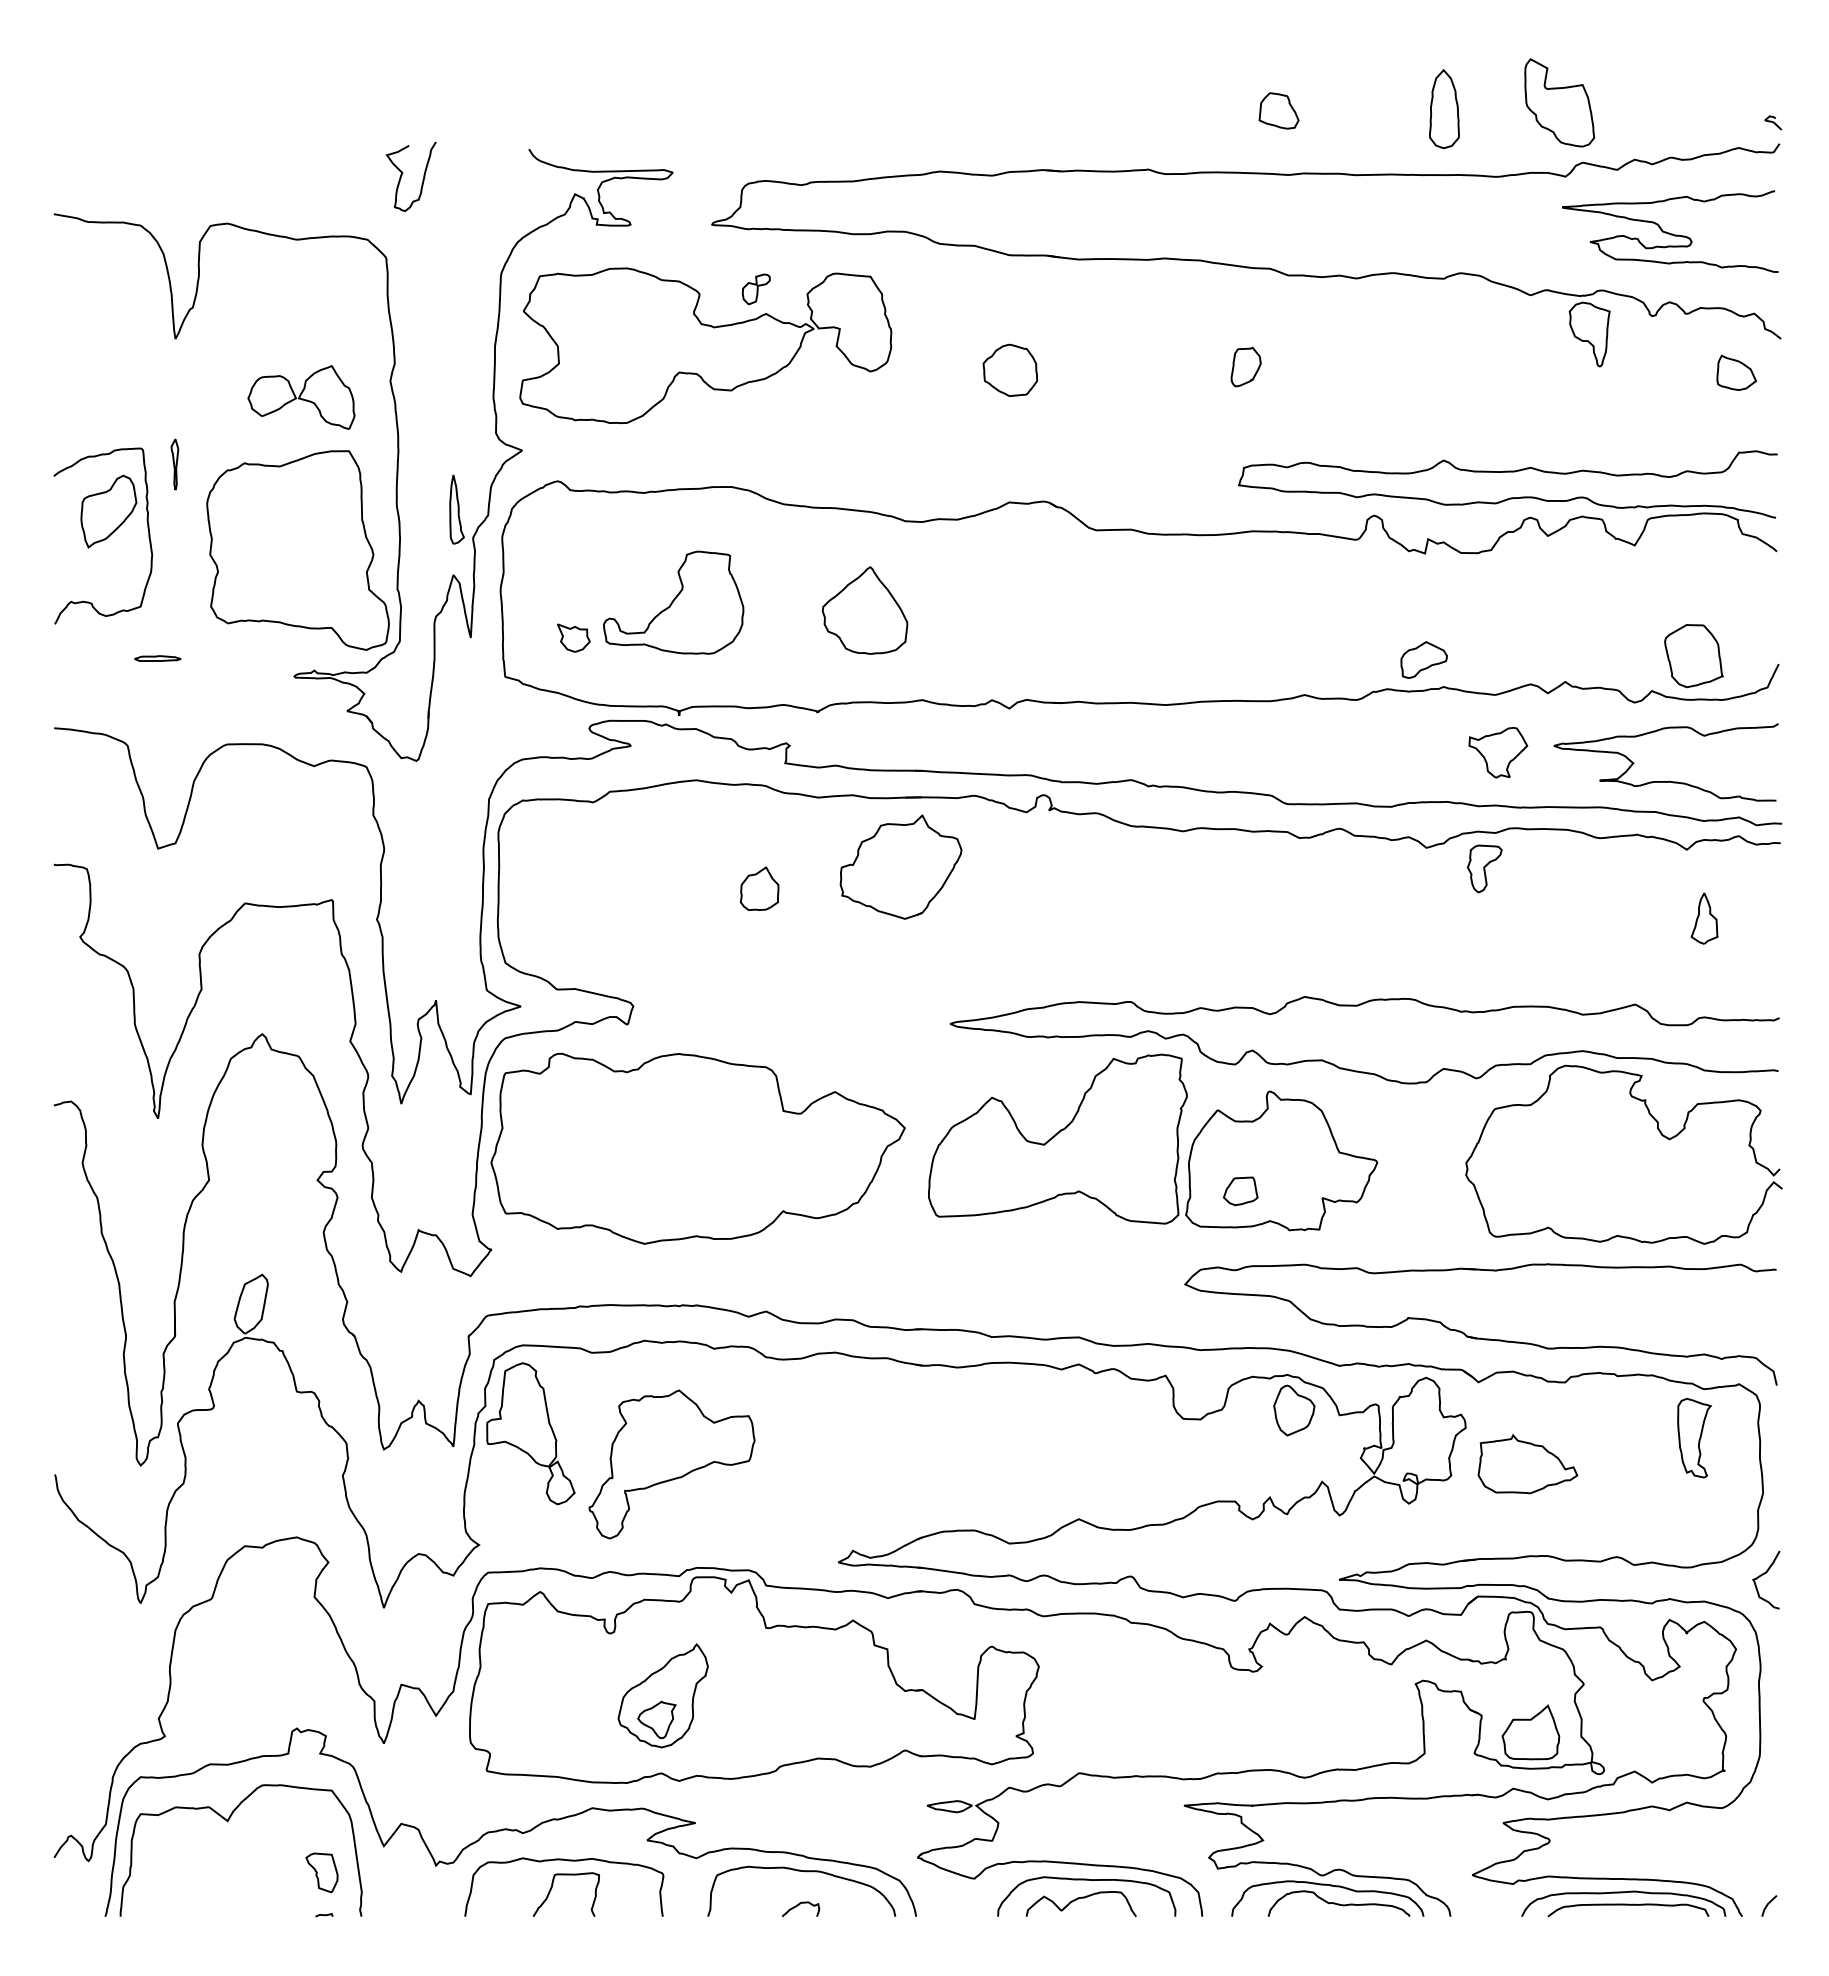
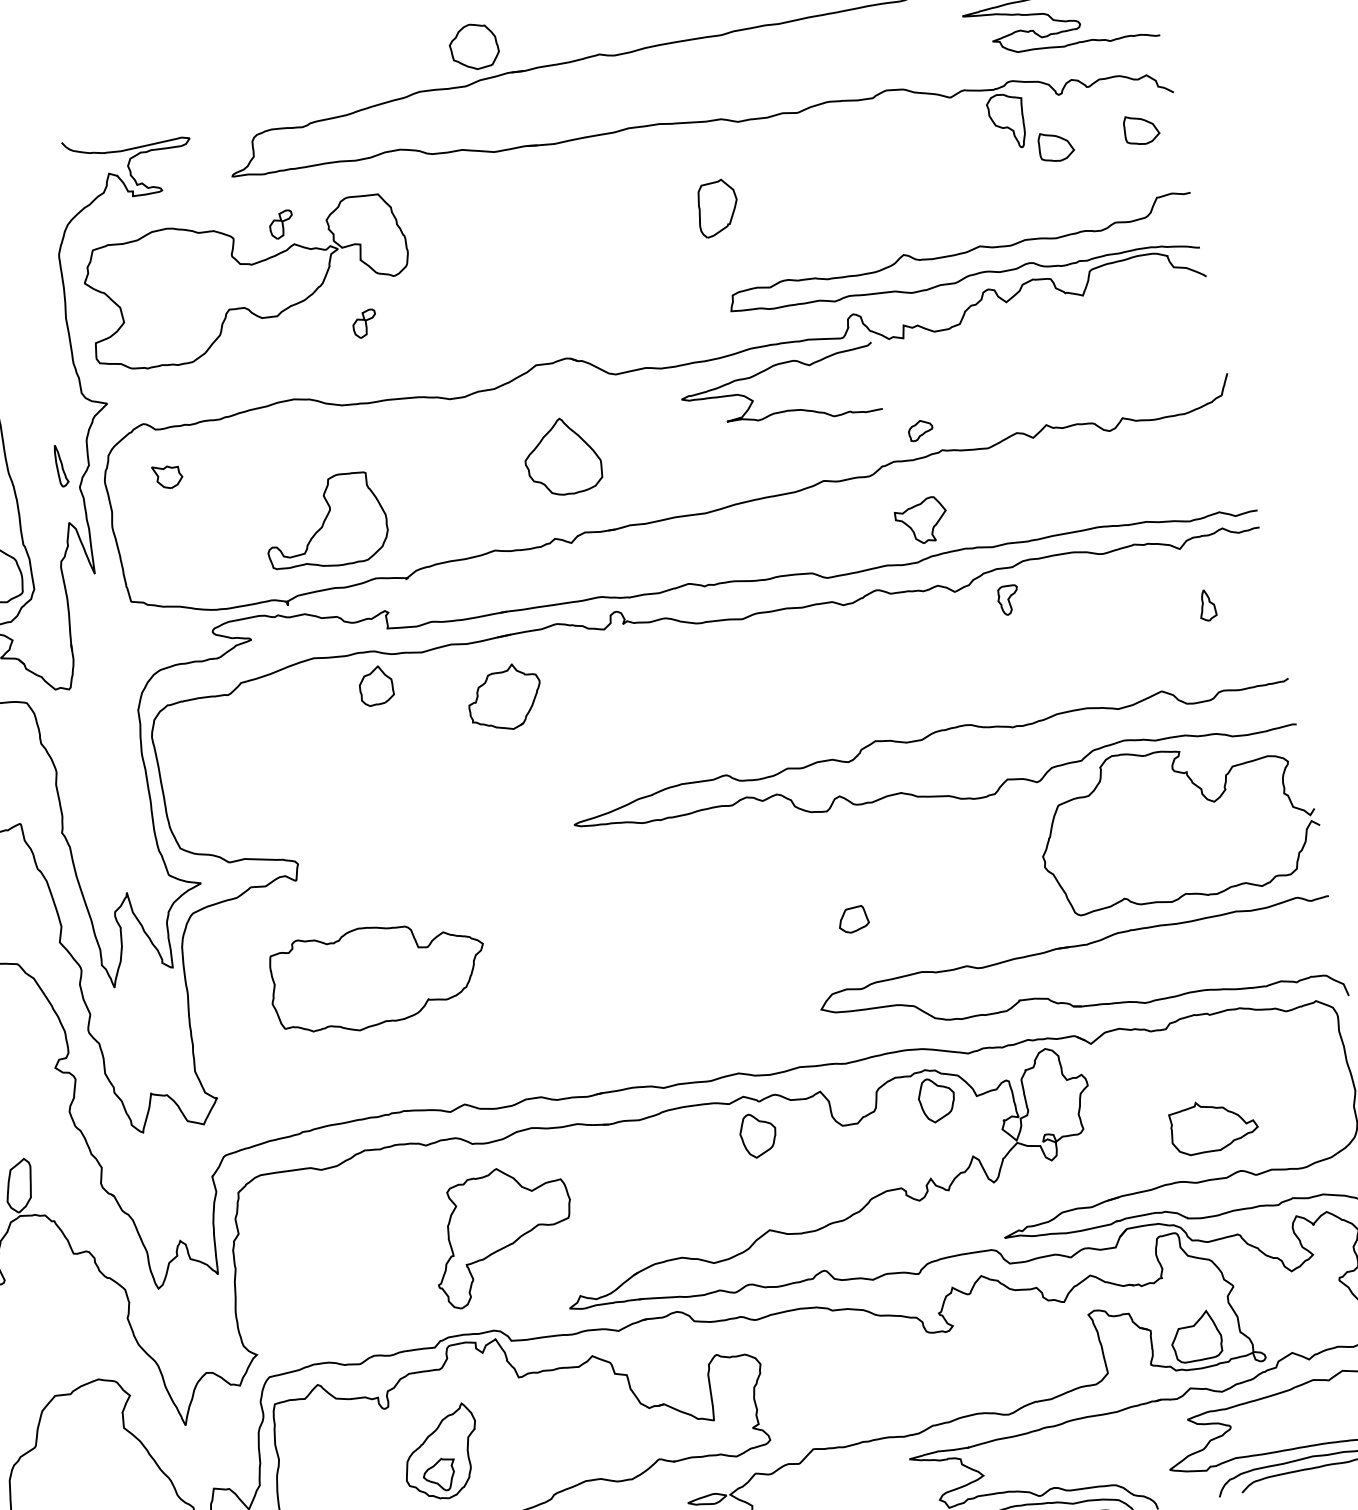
part: (1245, 366) -> (716, 207), size x1.6
part: (1009, 369) -> (473, 46), moved
part: (1637, 372) -> (1055, 145), added
part: (826, 418) -> (364, 324), added
part: (456, 509) -> (60, 465), size x0.7
part: (673, 602) -> (324, 522), moved
part: (864, 610) -> (561, 457), moved
part: (573, 637) -> (167, 475), moved
part: (1693, 656) -> (1152, 381), removed
part: (1423, 659) -> (920, 430), size x0.6
part: (1498, 752) -> (922, 521), moved
curve: (1669, 780) -> (787, 409), moved
part: (900, 866) -> (504, 697), size x0.7
part: (1484, 868) -> (1008, 599), size x0.7
part: (759, 888) -> (375, 685), moved
part: (1704, 918) -> (1206, 605), size x0.7
part: (1153, 1142) -> (769, 892), removed
part: (697, 1148) -> (377, 975), size x0.6
part: (1087, 1410) -> (758, 1135), added
part: (530, 1433) -> (282, 1249), removed
part: (1694, 1438) -> (1286, 1055), removed
part: (671, 1464) -> (502, 1234), moved
part: (1527, 1464) -> (1212, 1125), moved

